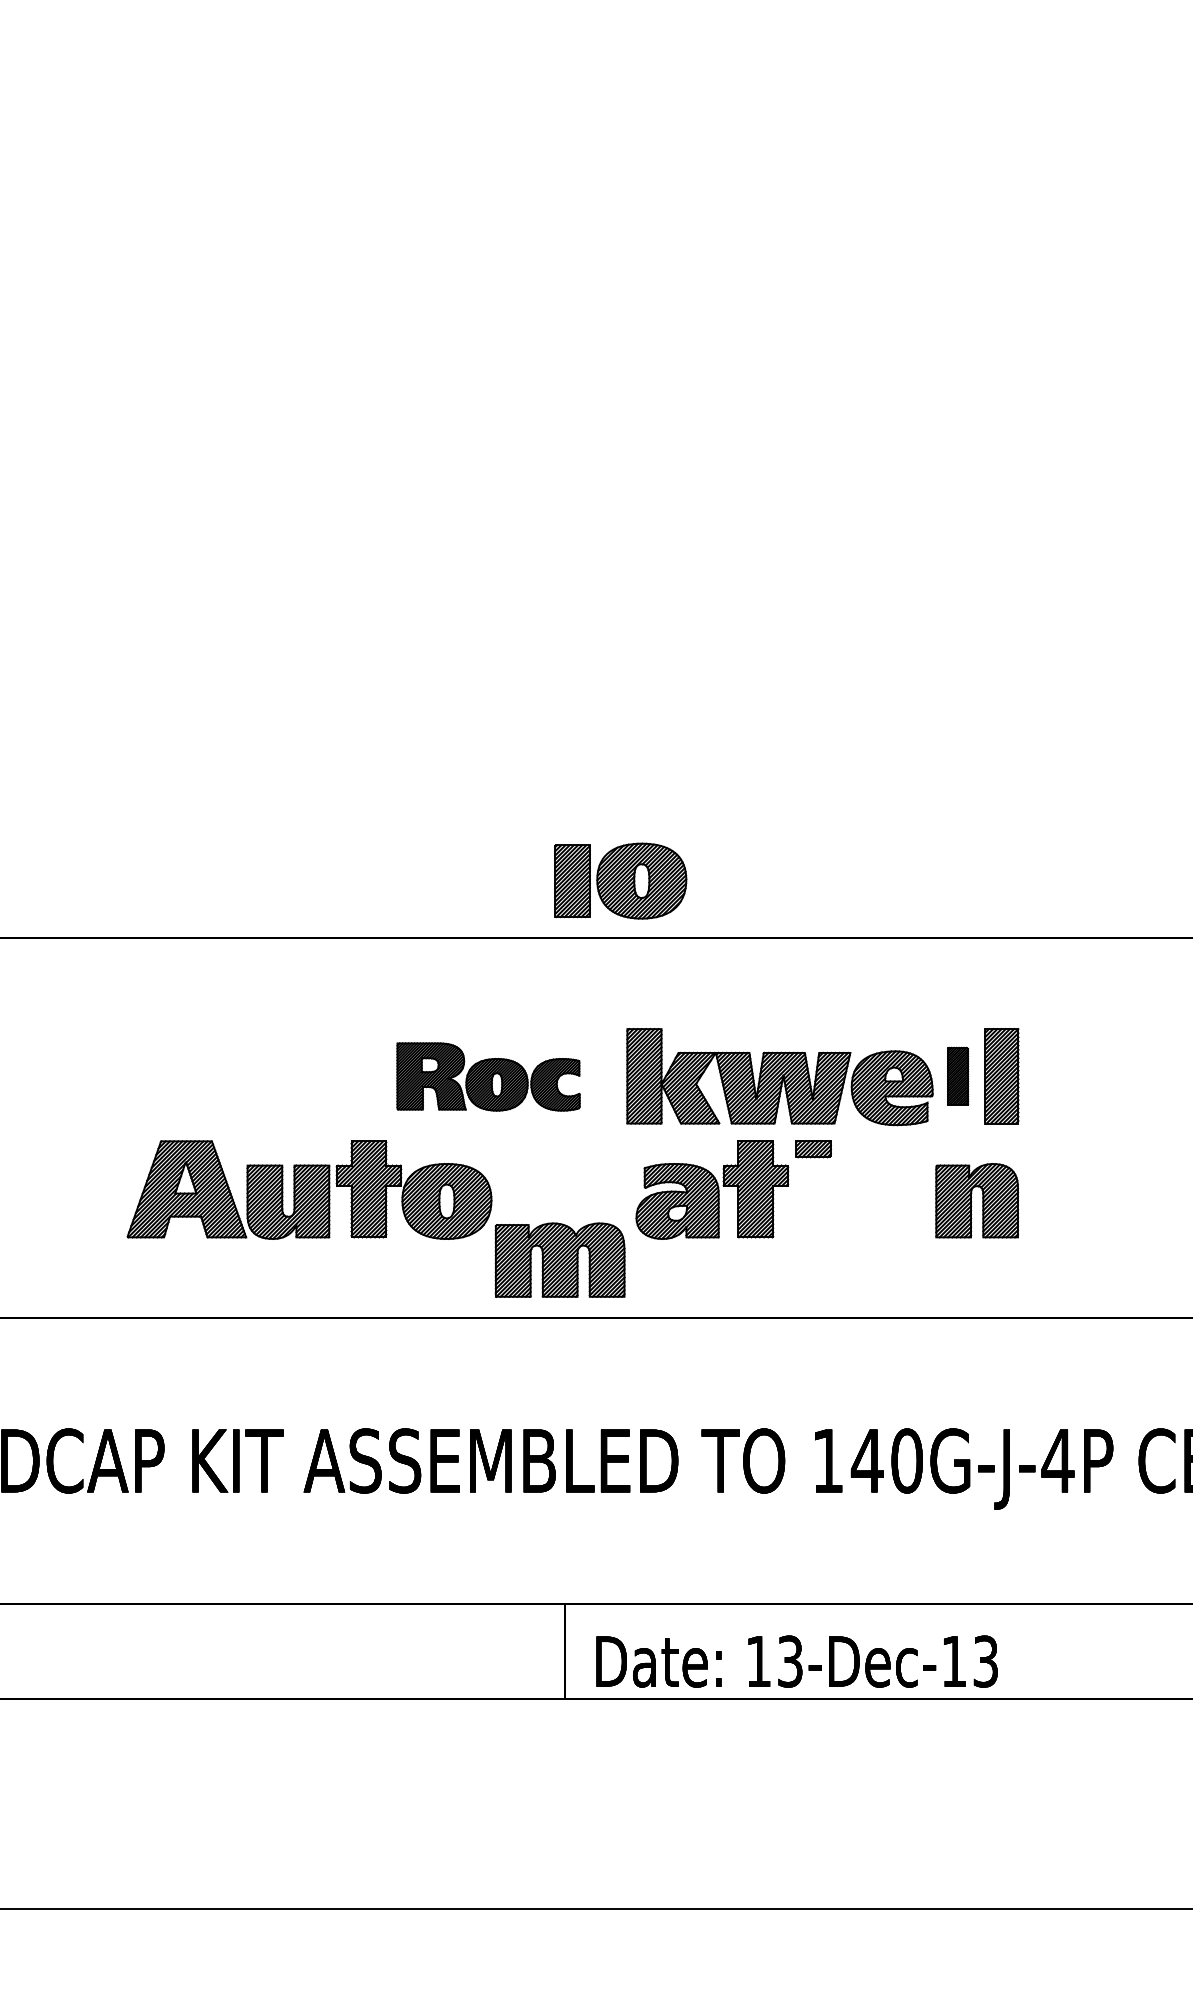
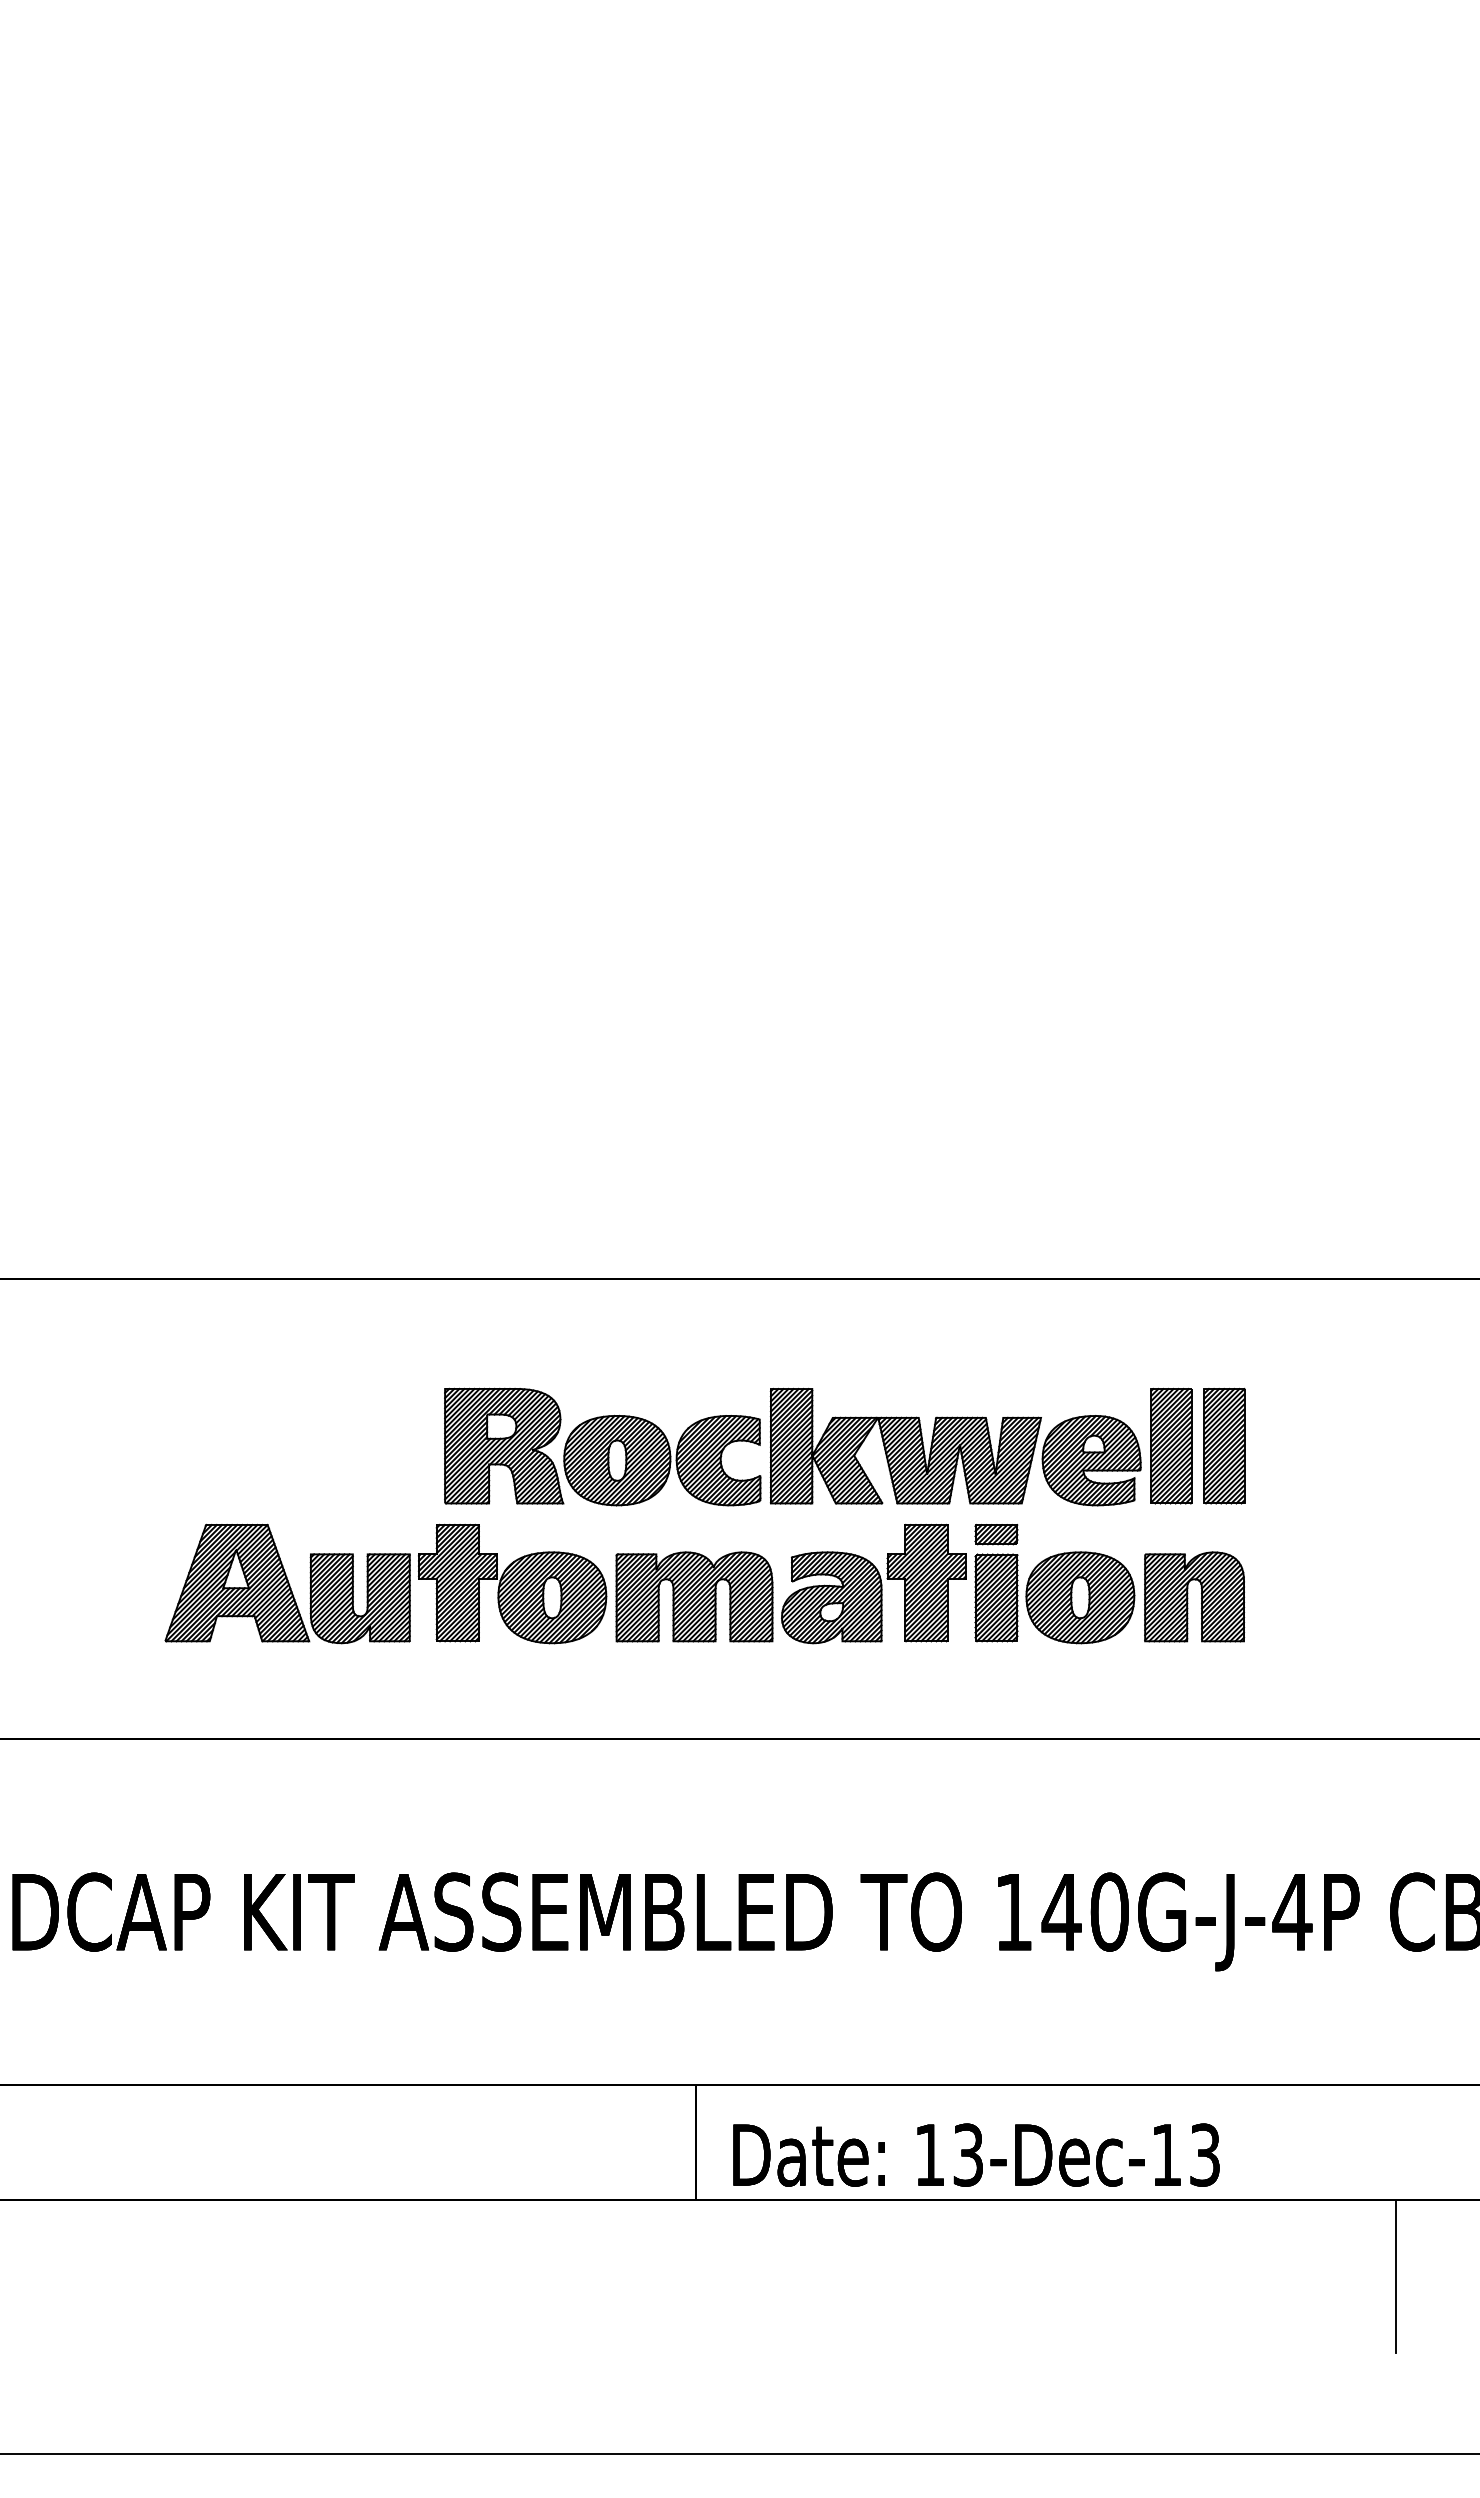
part: (620, 880) -> (1054, 1597), moved
part: (958, 1075) -> (1171, 1445), size x1.67
part: (488, 1076) -> (602, 1446), size x1.43
part: (560, 1259) -> (694, 1596), moved
line: (1143, 1761) -> (1395, 2276), added

